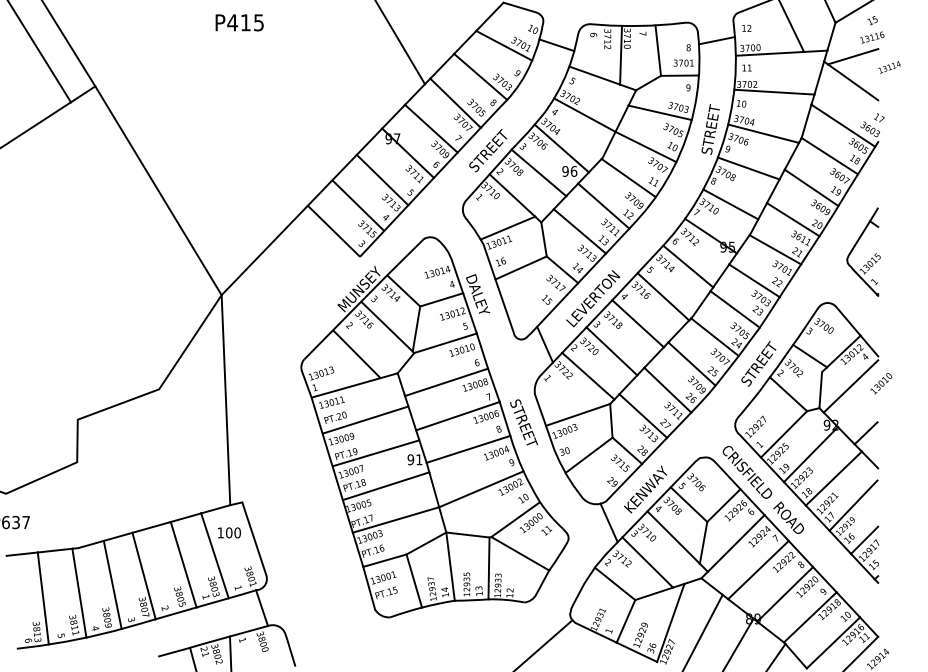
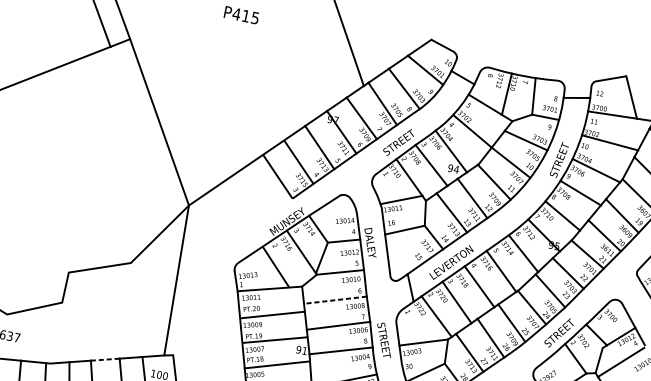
text: (573, 171) -> (456, 169), 96 -> 94
line: (446, 382) -> (335, 300), solid -> dashed
line: (151, 527) -> (105, 359), solid -> dashed

